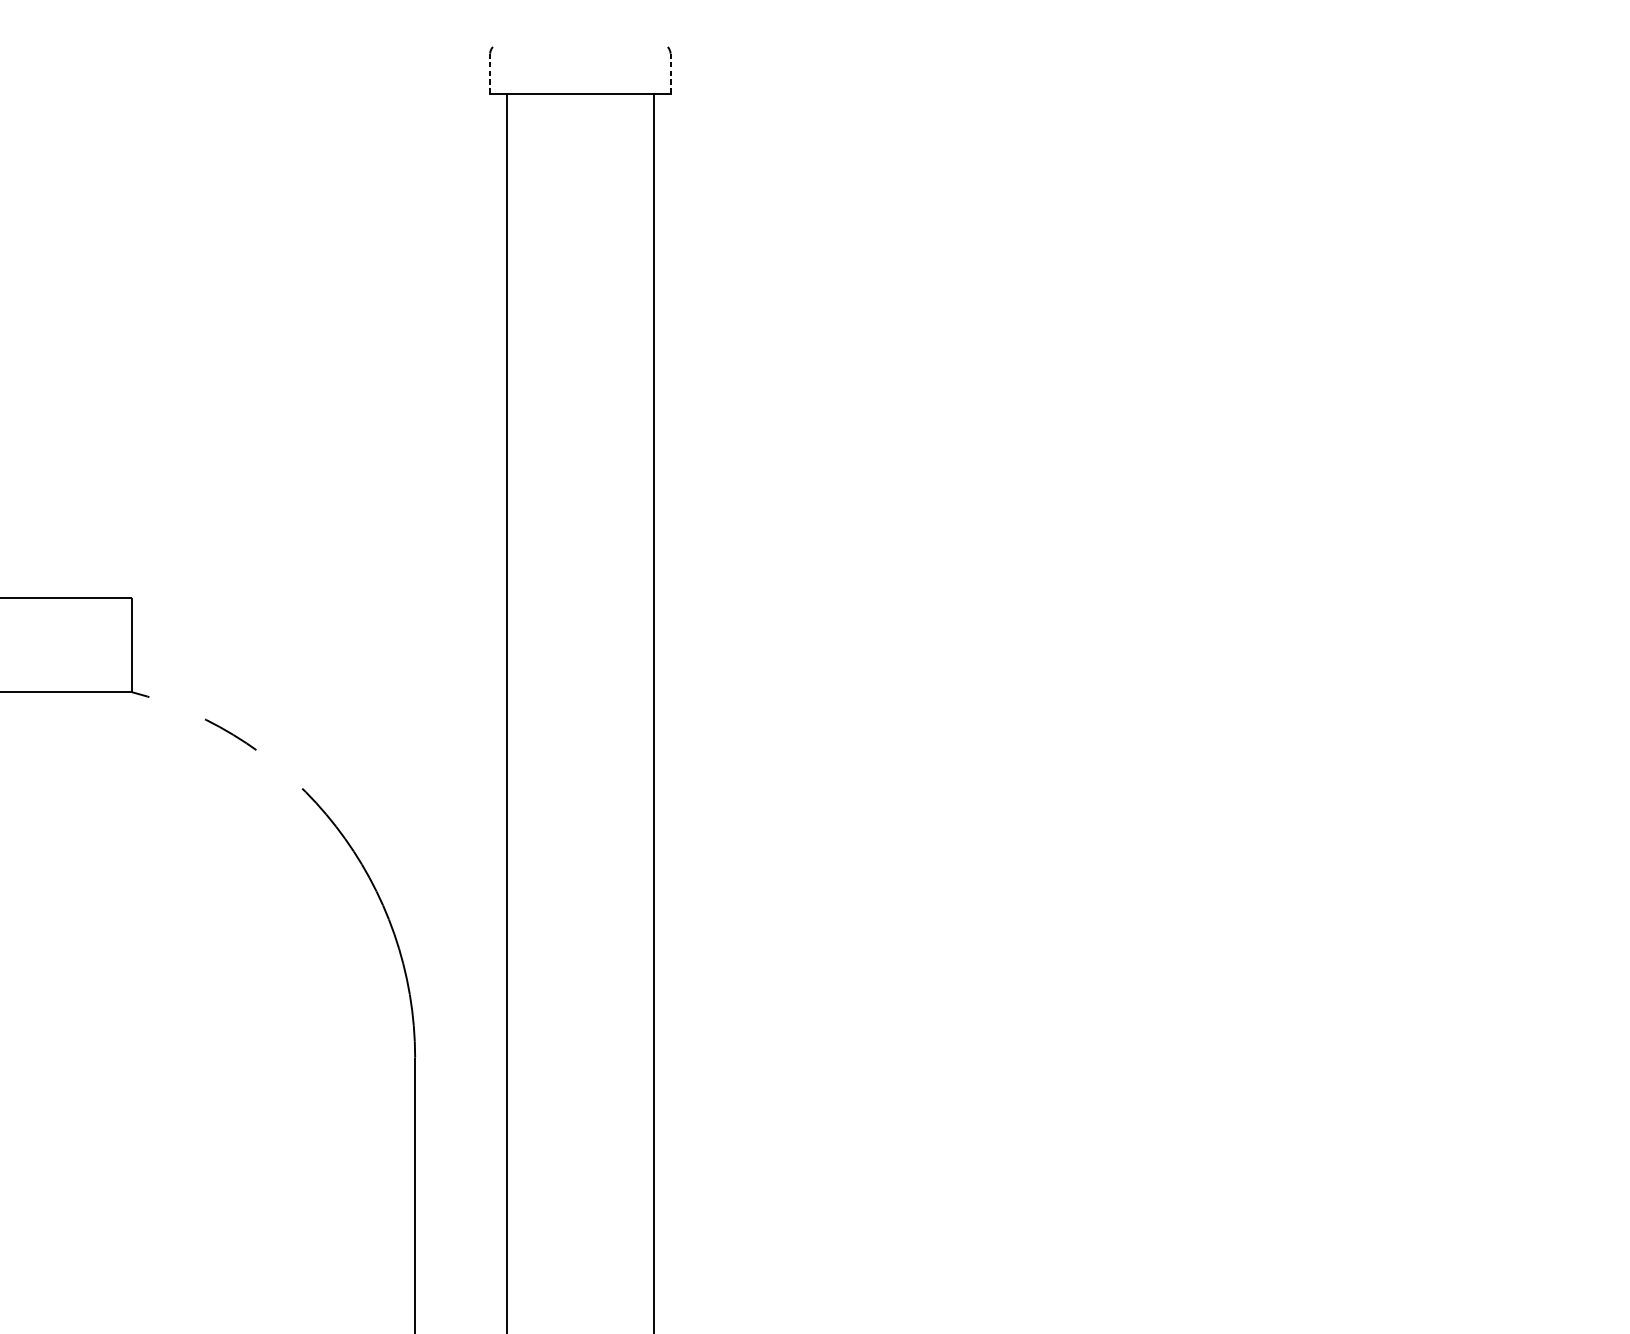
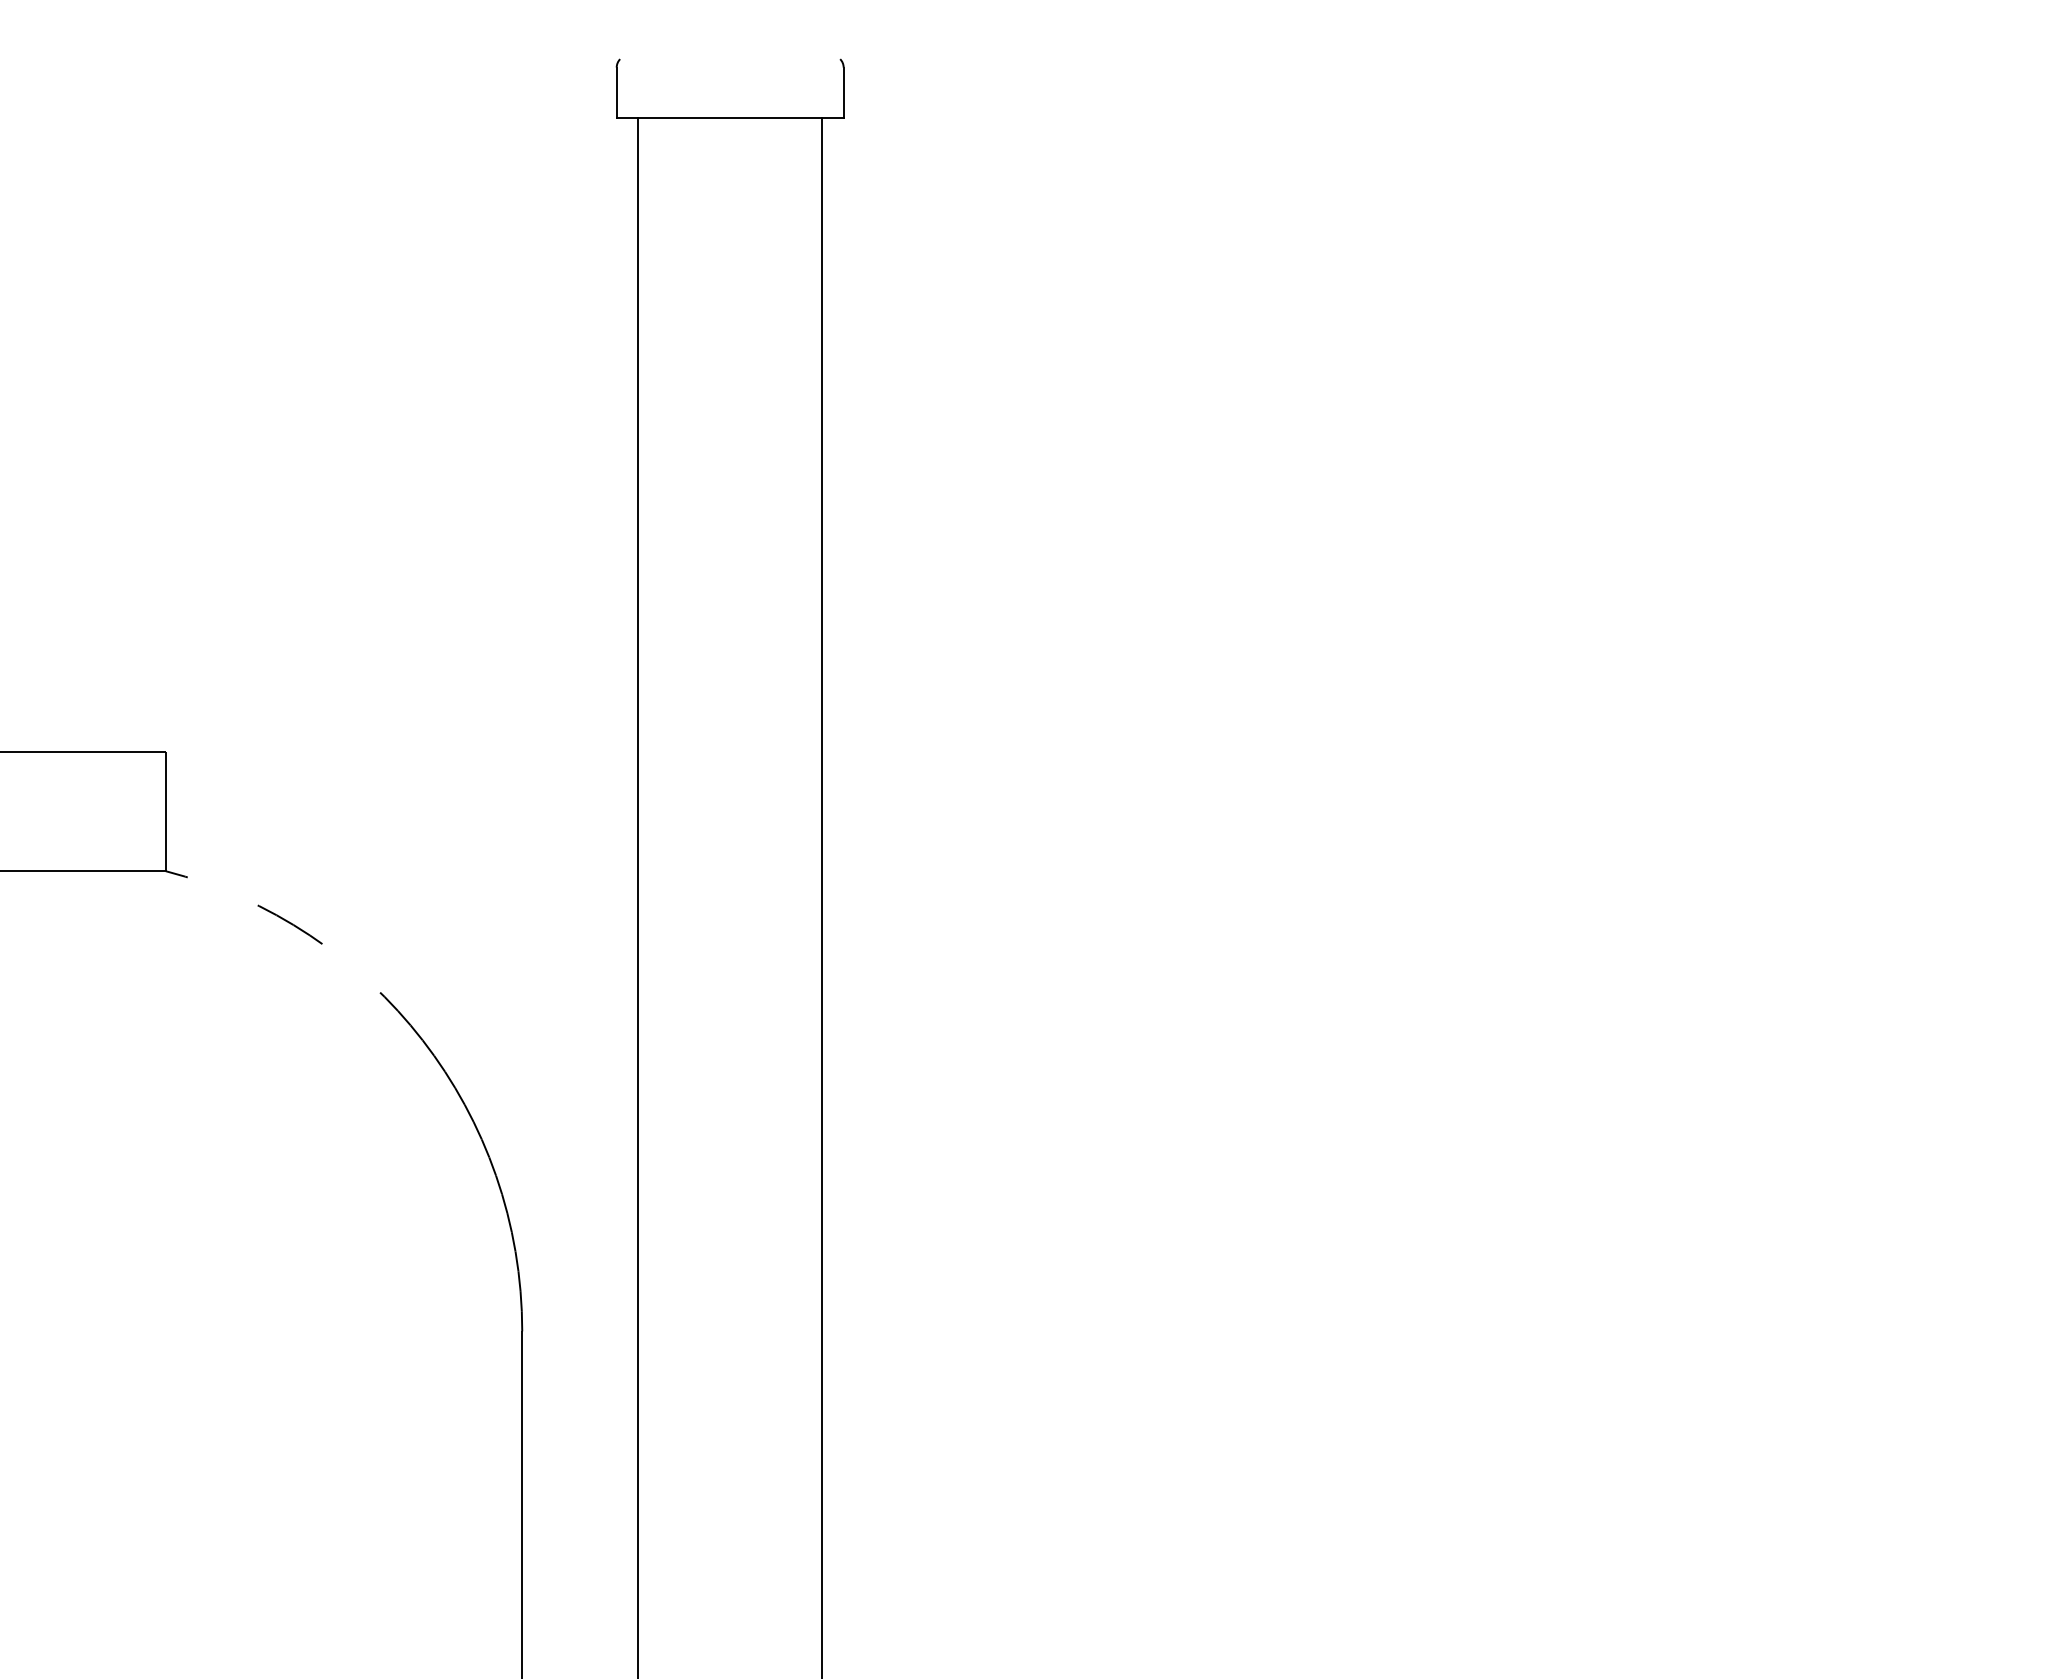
line: (490, 73) -> (616, 92), dashed -> solid
line: (670, 73) -> (843, 92), dashed -> solid

